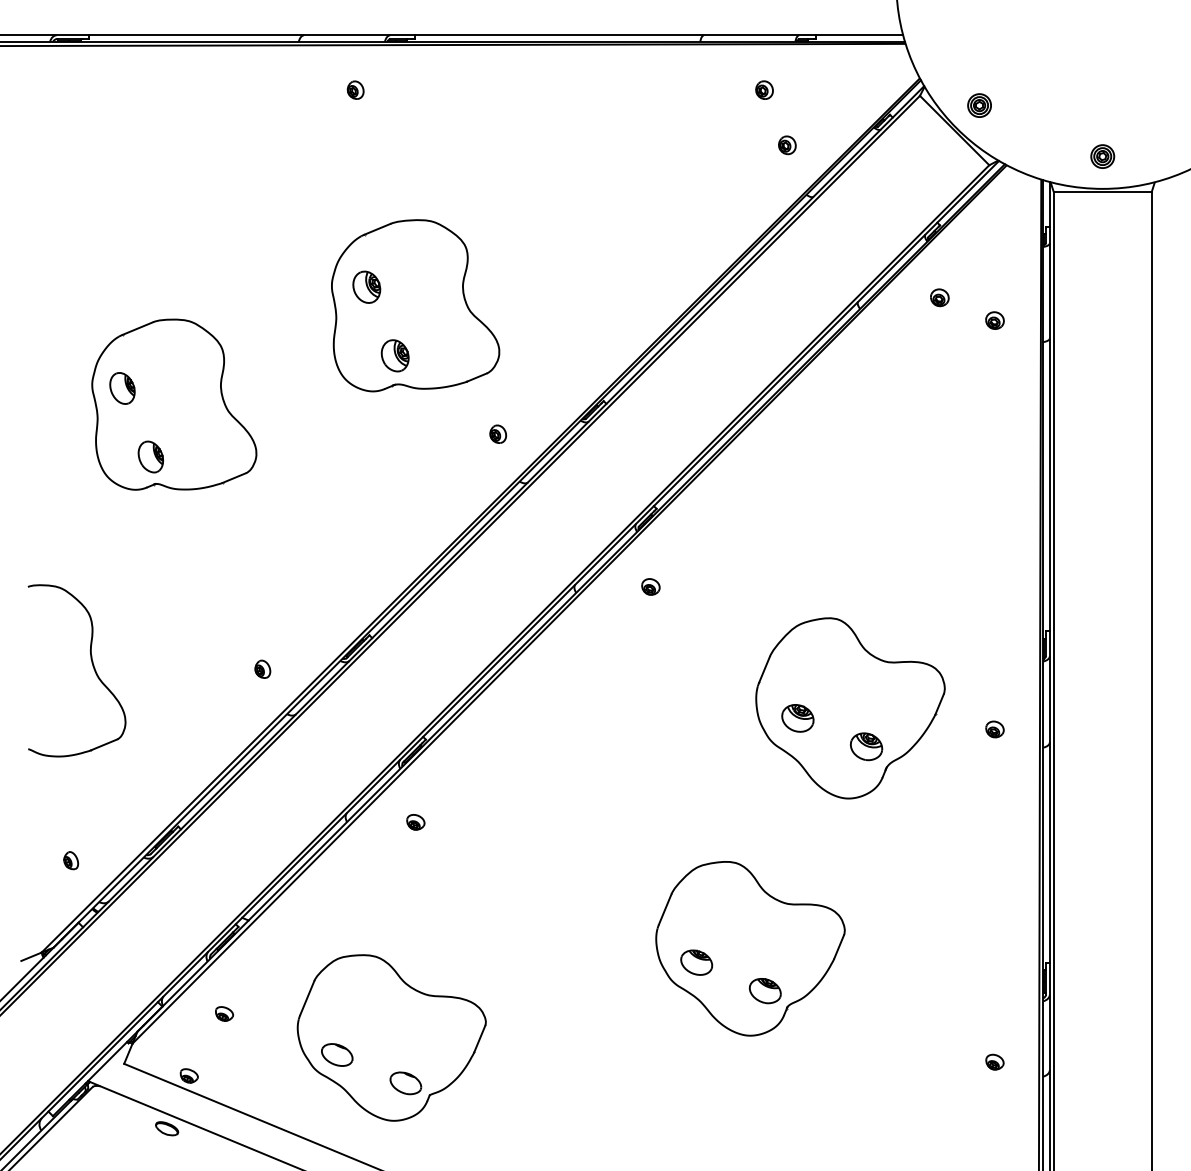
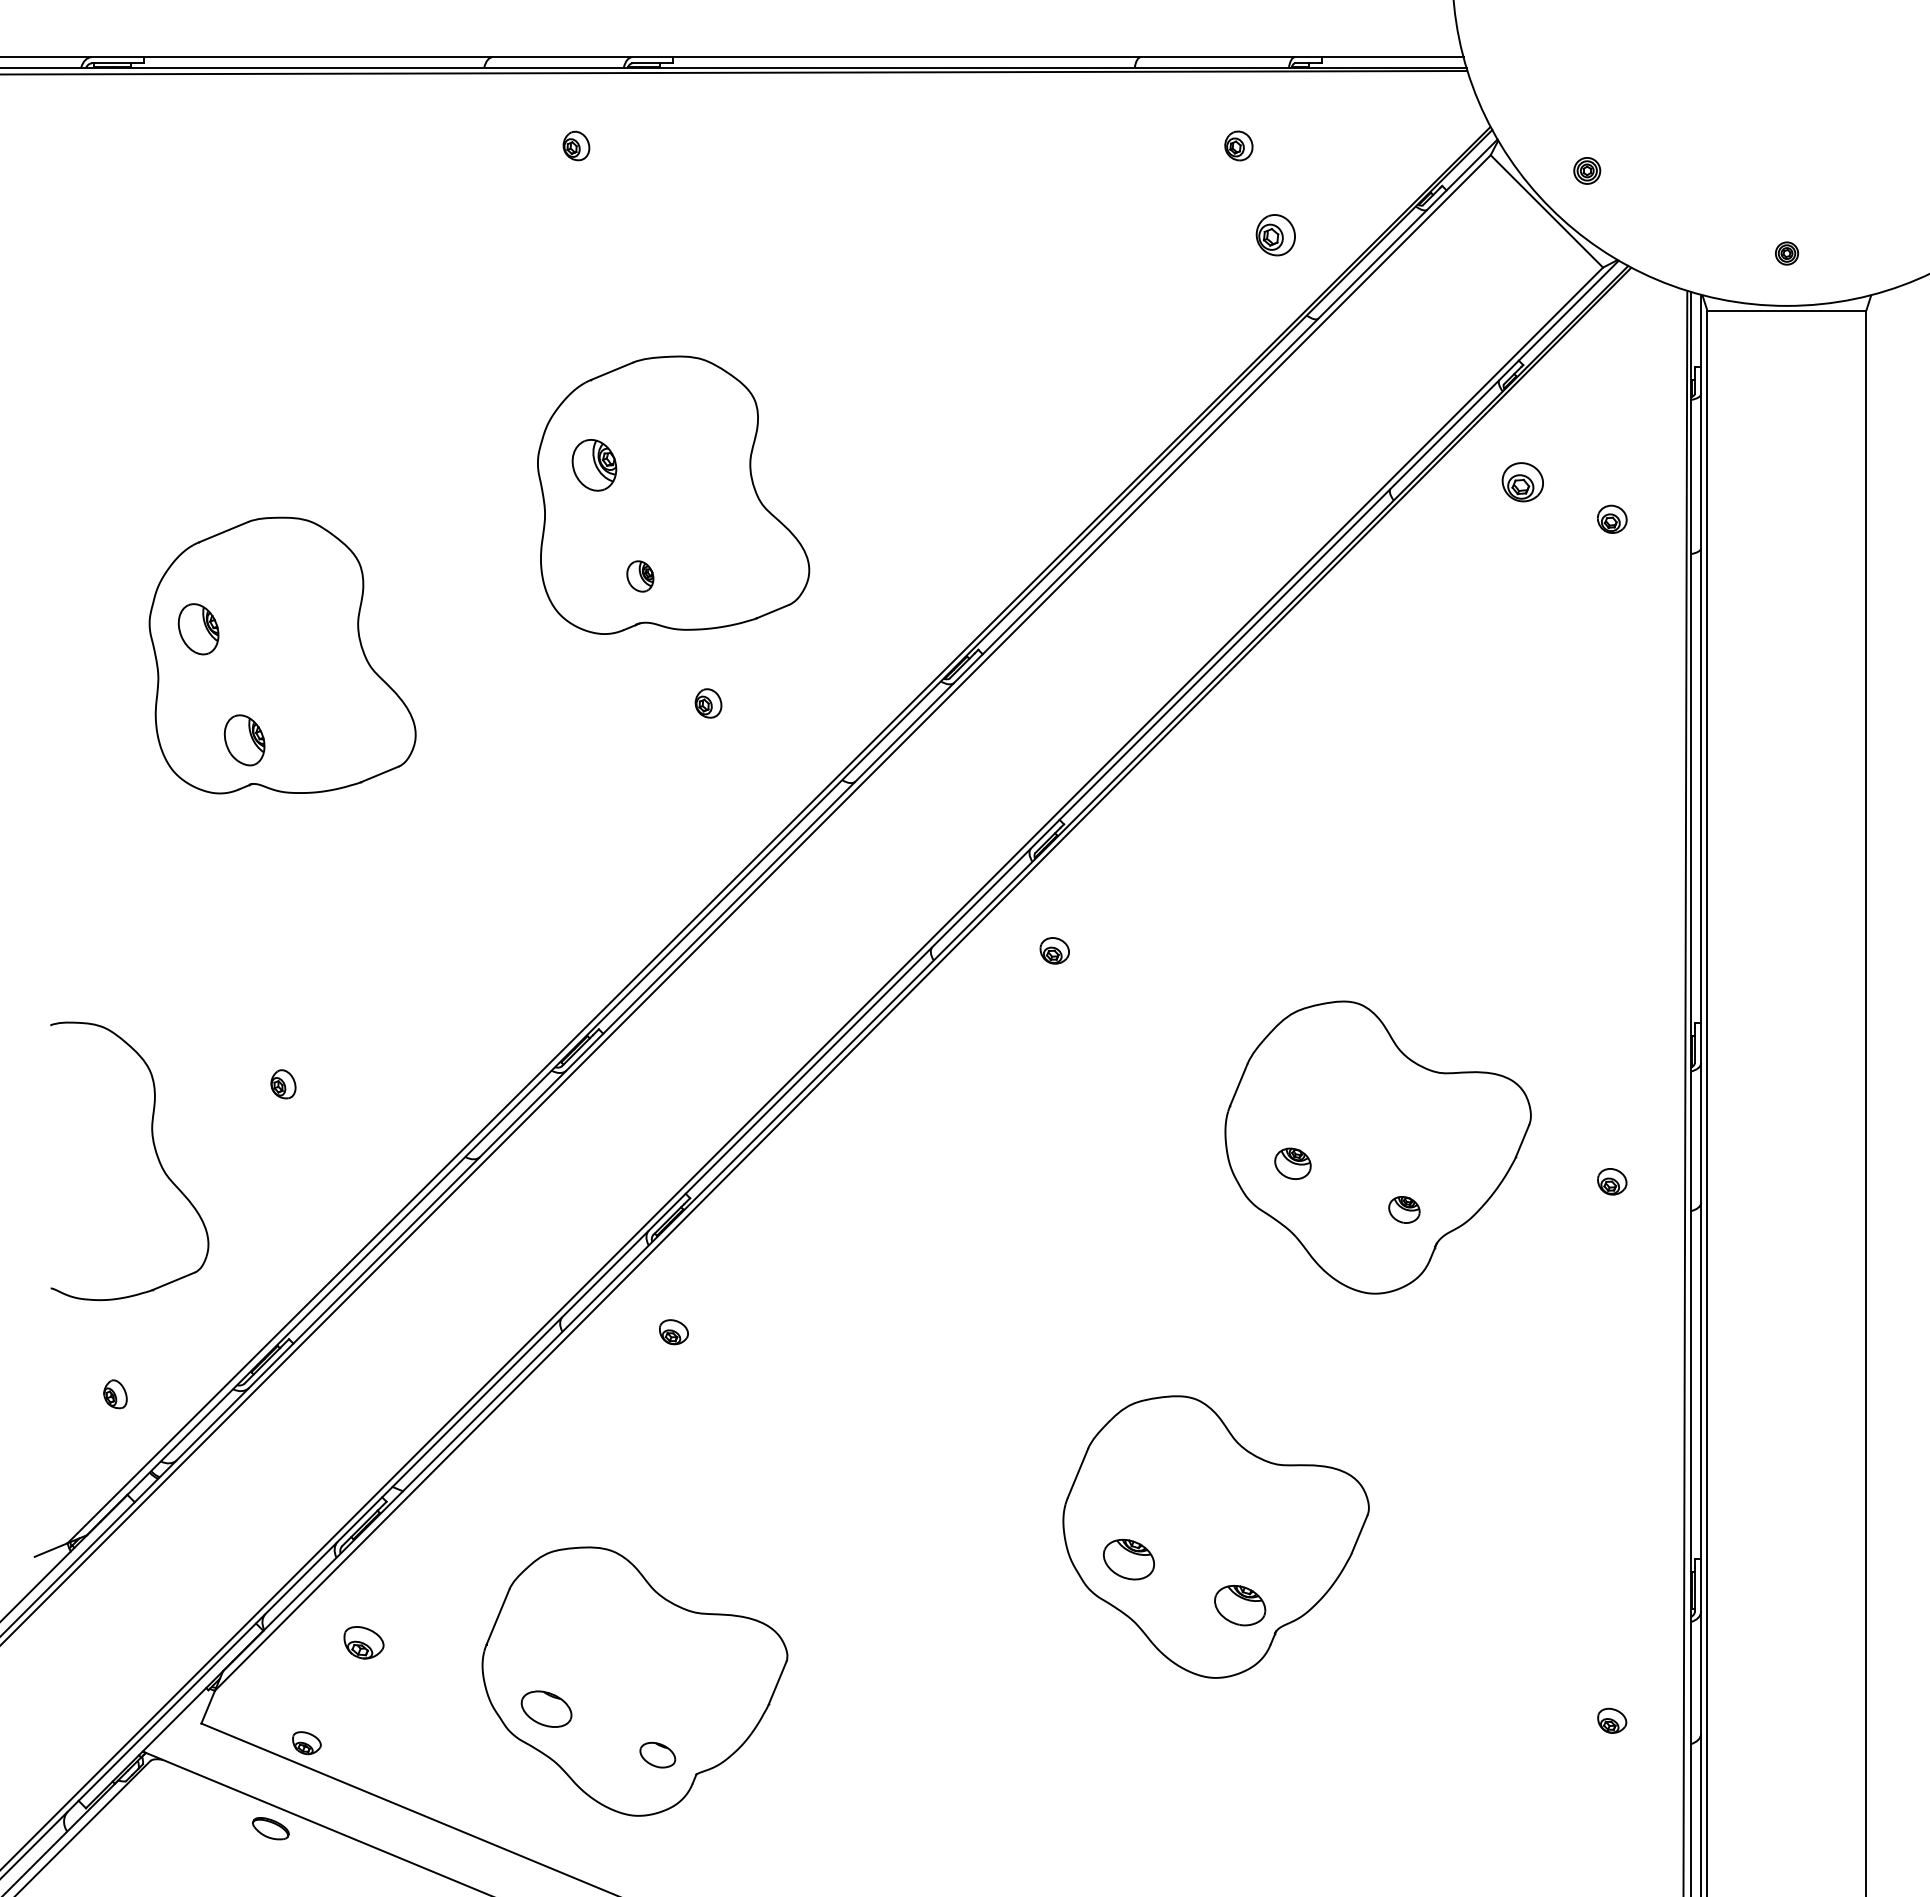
part: (979, 105) -> (1587, 170), size x0.7
part: (787, 145) -> (1276, 235), size x1.4
part: (1102, 156) -> (1786, 253), size x0.6
part: (939, 297) -> (1522, 481), size x1.4
part: (394, 355) -> (639, 575), size x0.6
part: (498, 433) -> (709, 702), moved
part: (92, 666) -> (154, 1154), moved
part: (262, 668) -> (282, 1082), moved
part: (797, 718) -> (1292, 1163), size x0.7
part: (866, 746) -> (1404, 1209), size x0.6
part: (224, 1013) -> (363, 1641), size x1.4
part: (405, 1083) -> (657, 1755), size x0.7

